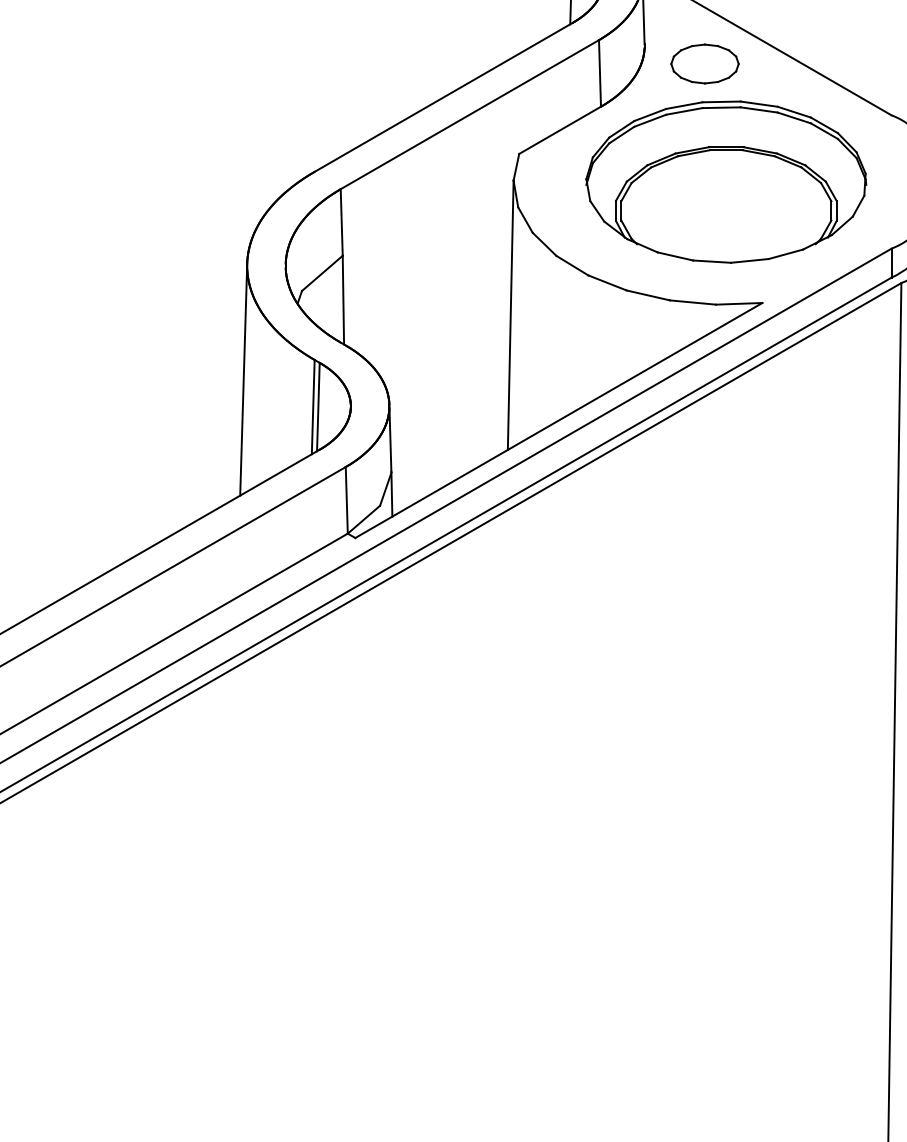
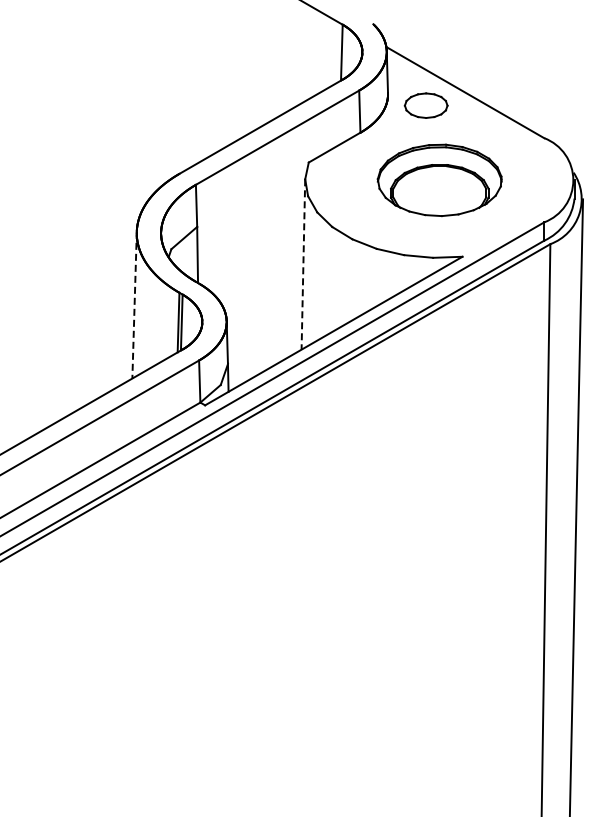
part: (726, 182) -> (439, 180), size x0.7
line: (510, 316) -> (303, 265), solid -> dashed
line: (243, 380) -> (134, 305), solid -> dashed

